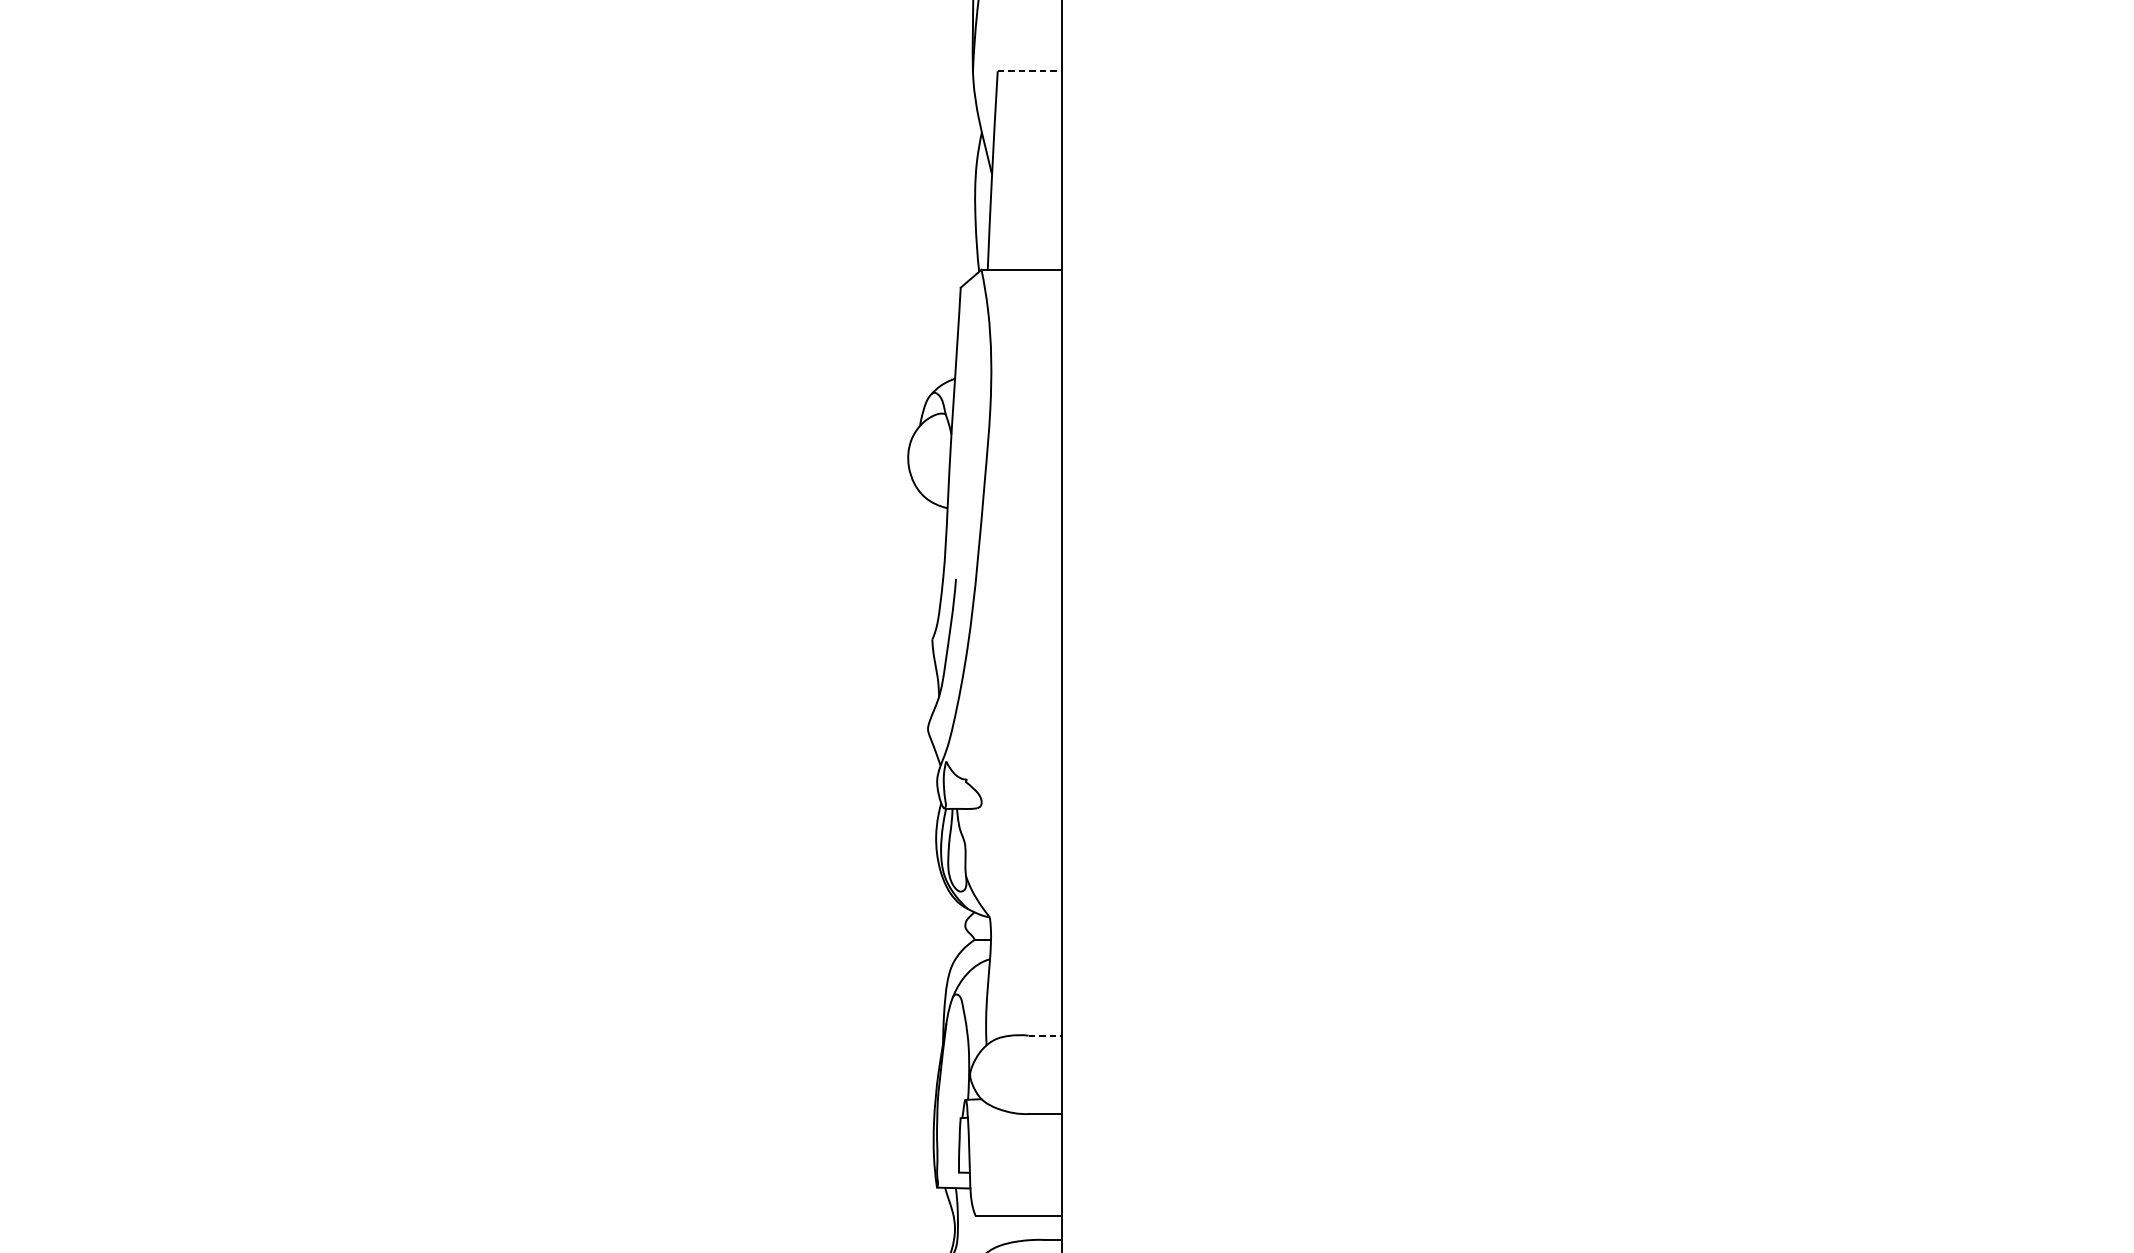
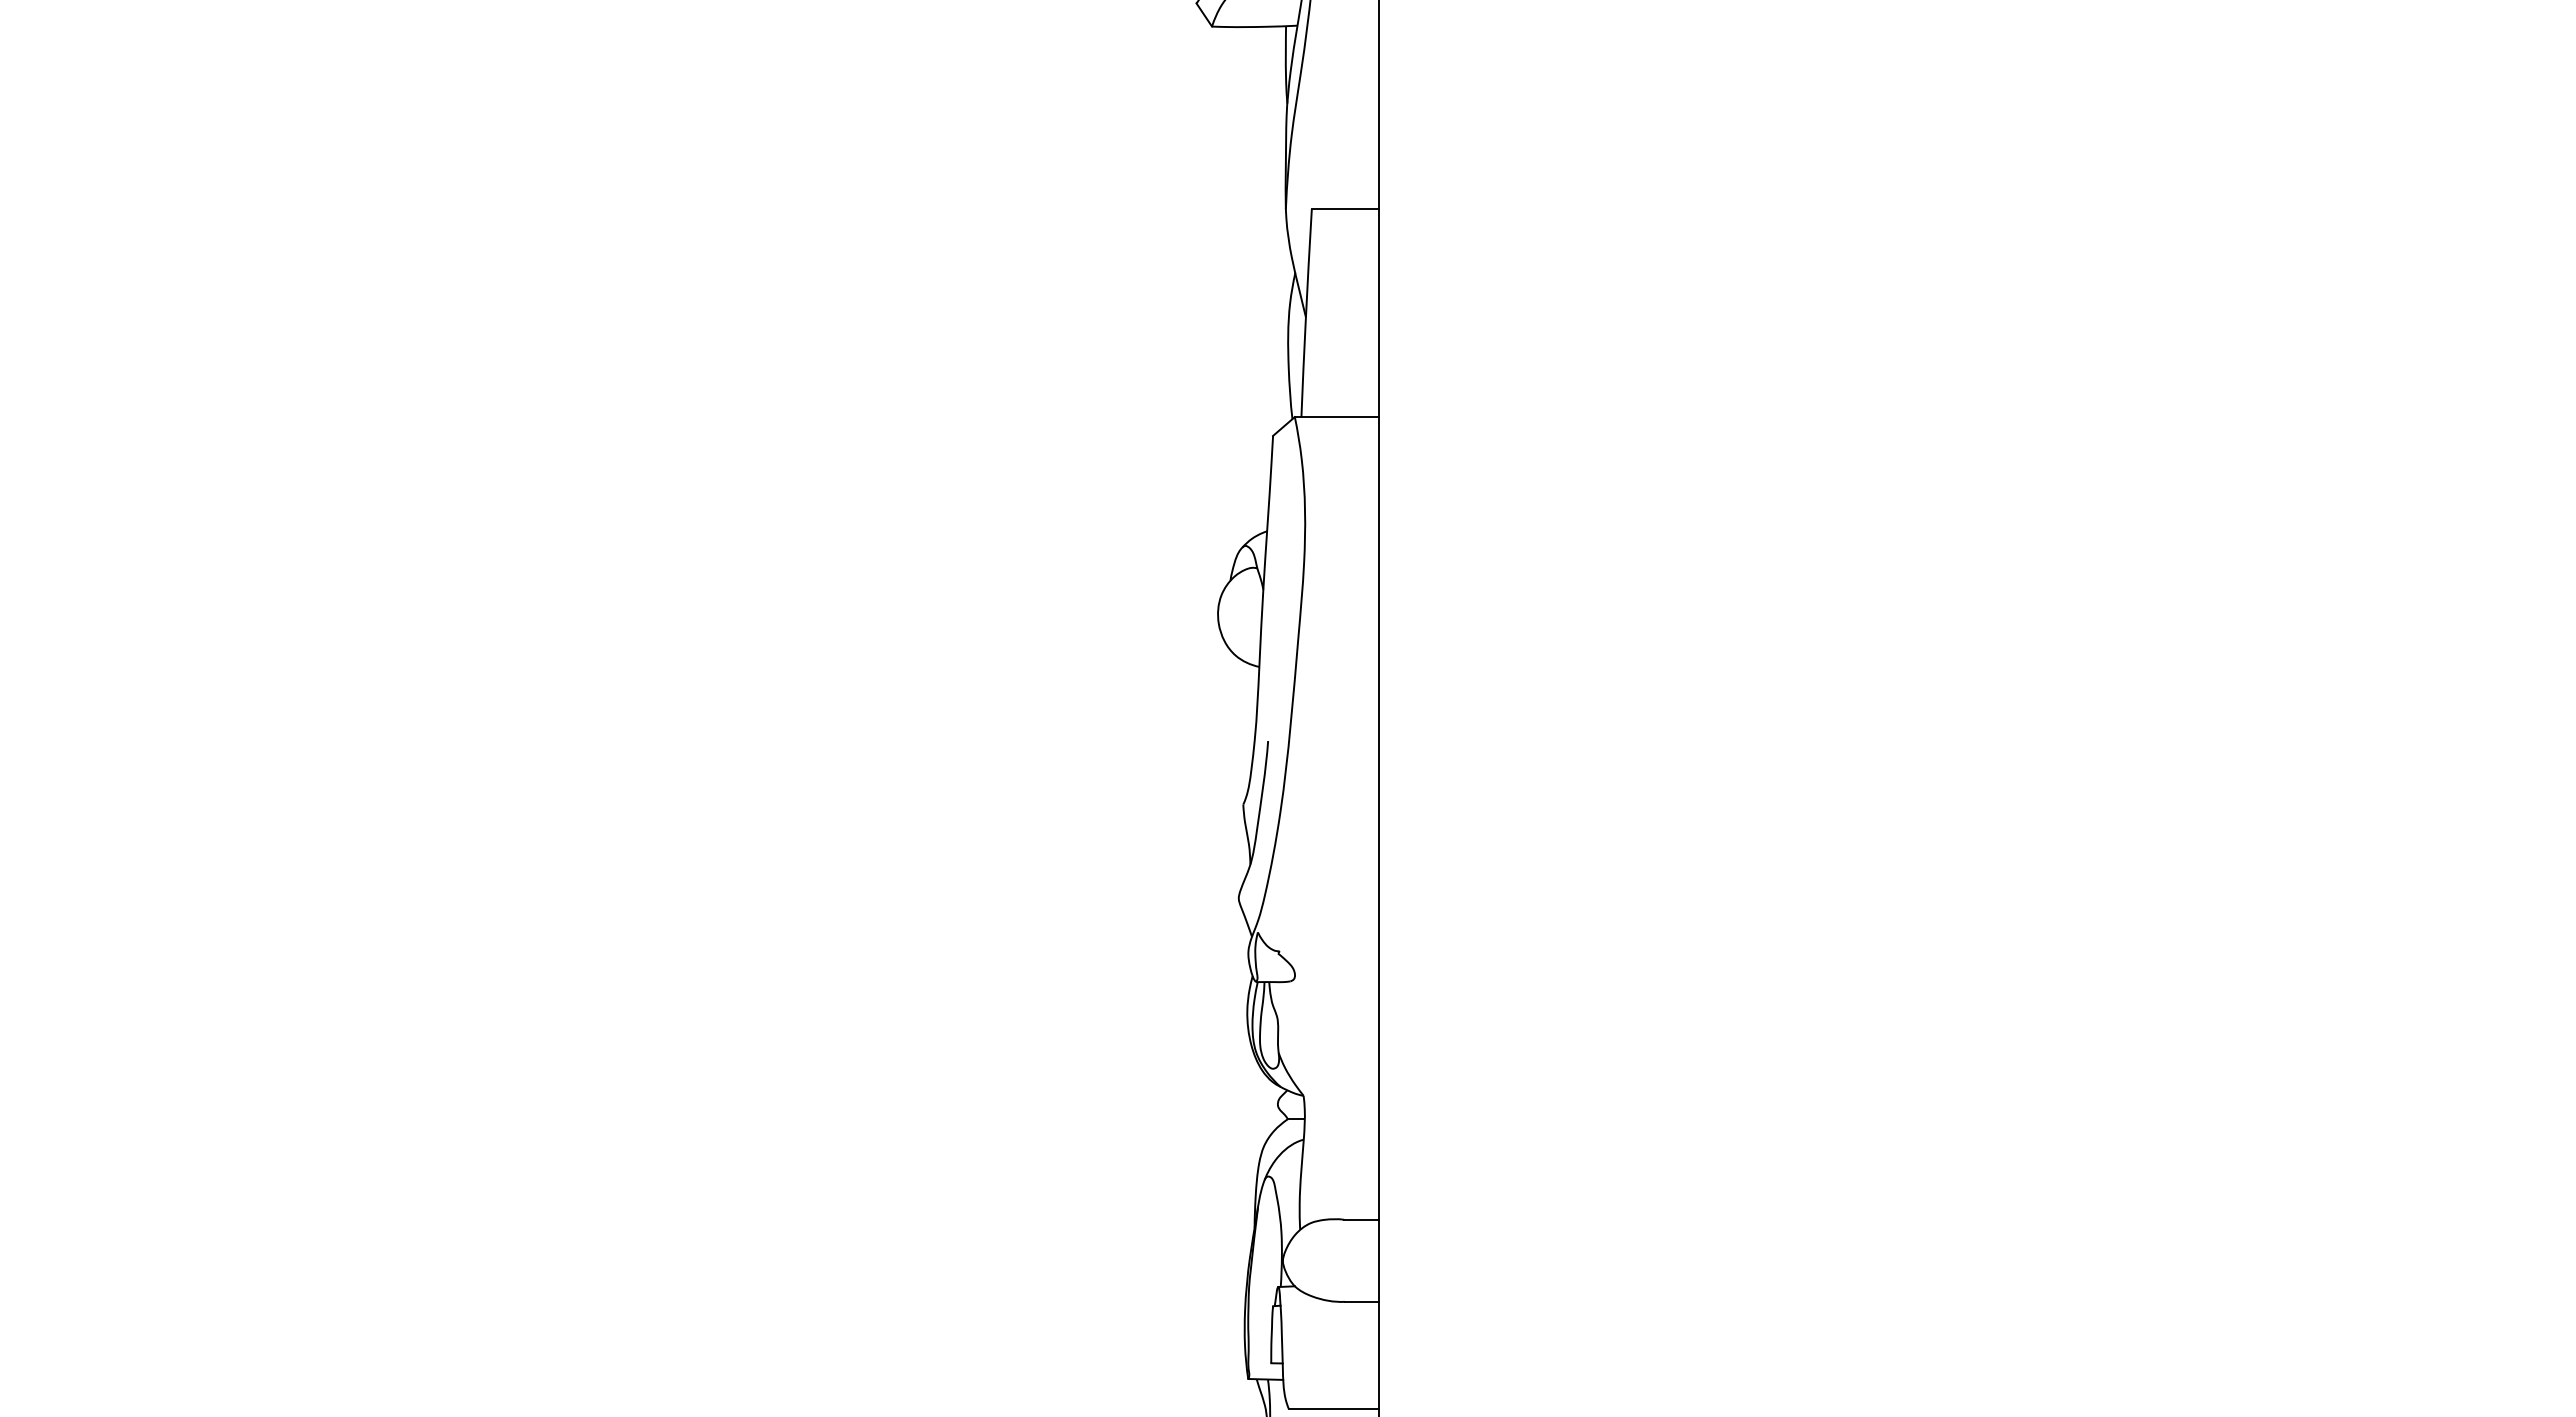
line: (1029, 71) -> (1345, 209), dashed -> solid
line: (1045, 1035) -> (1361, 1219), dashed -> solid

